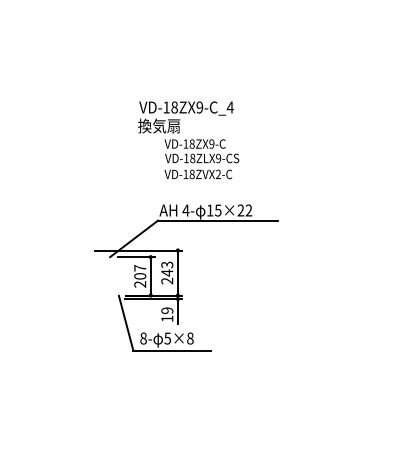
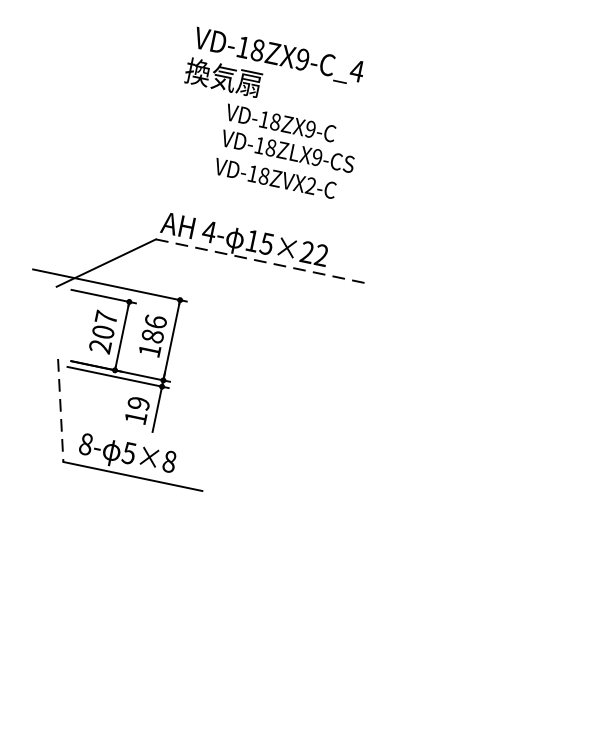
text: (188, 140) -> (270, 114), moved
line: (217, 220) -> (261, 261), solid -> dashed
text: (167, 272) -> (153, 335), 243 -> 186
line: (126, 323) -> (61, 411), solid -> dashed

